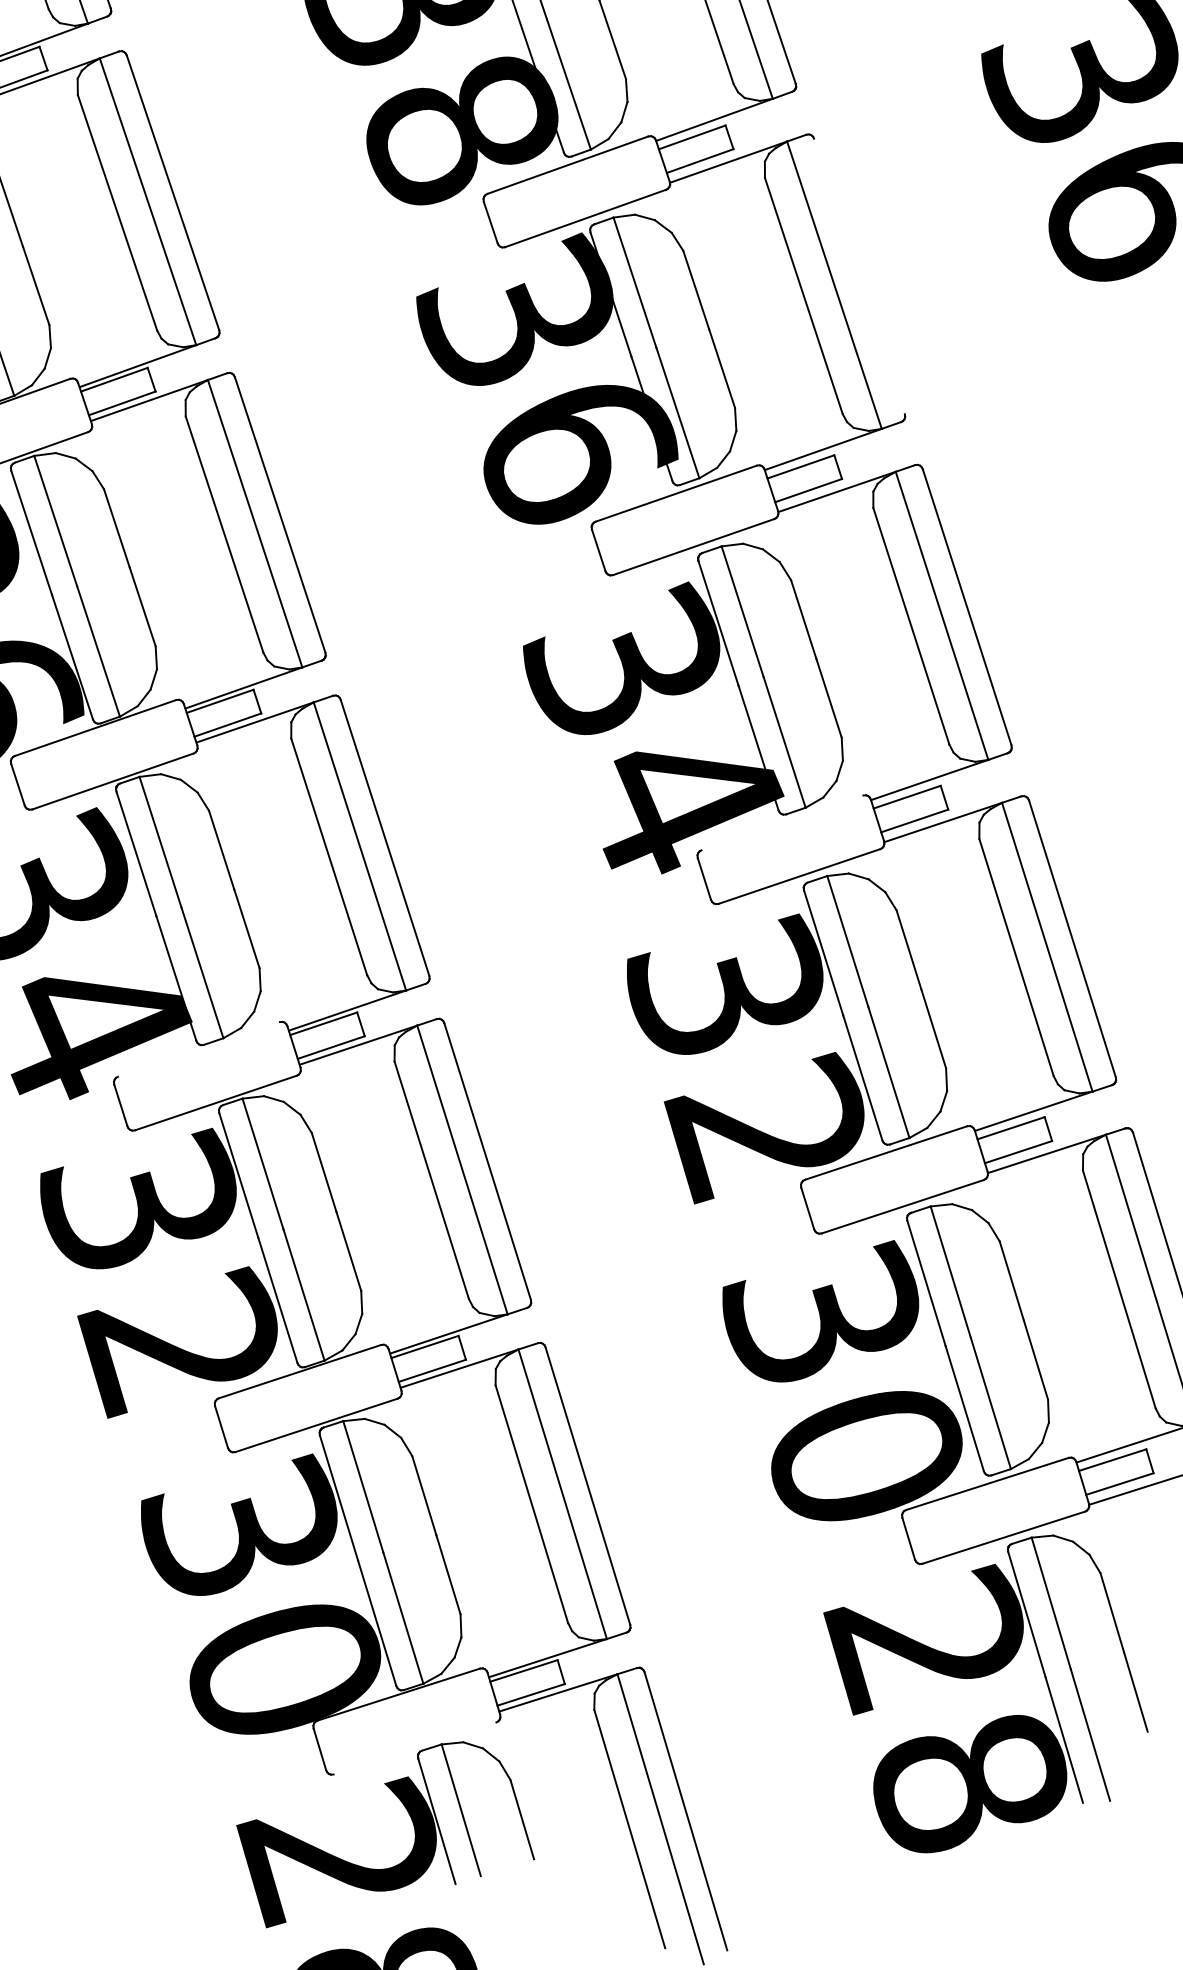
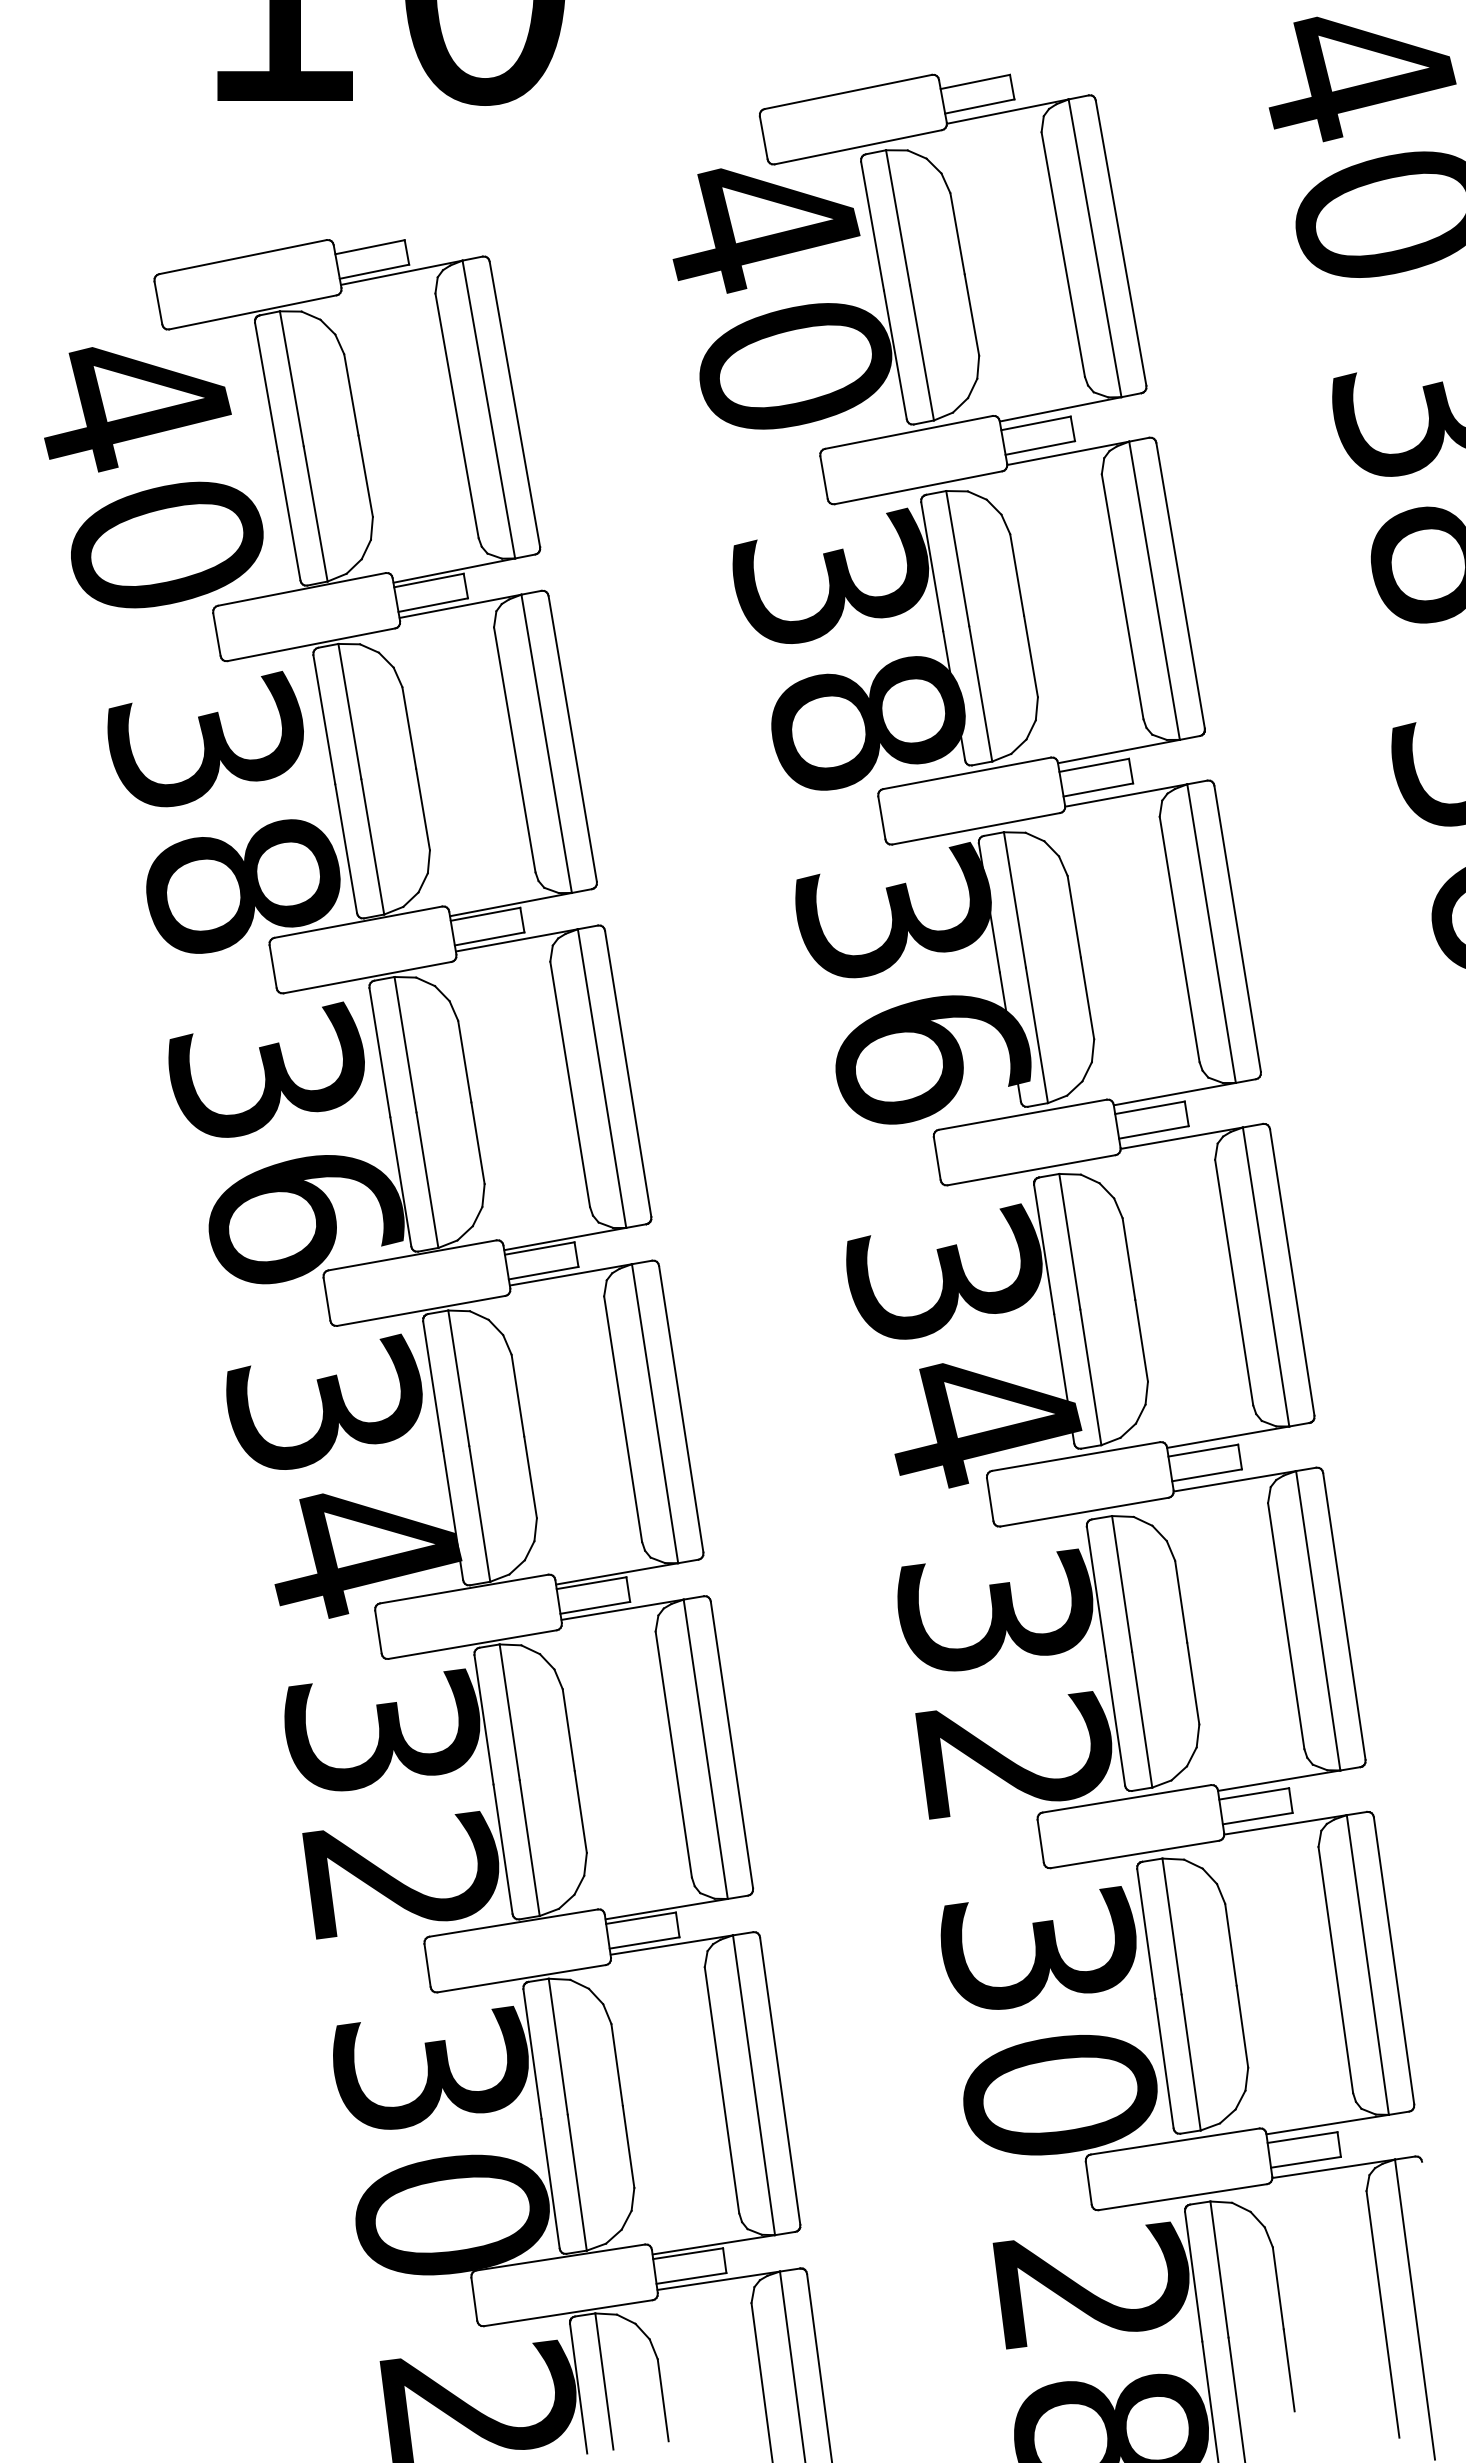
line: (859, 276) -> (1237, 928), added
line: (781, 822) -> (1075, 1456), added
line: (199, 1048) -> (464, 1588), added
line: (414, 1748) -> (567, 2313), added

